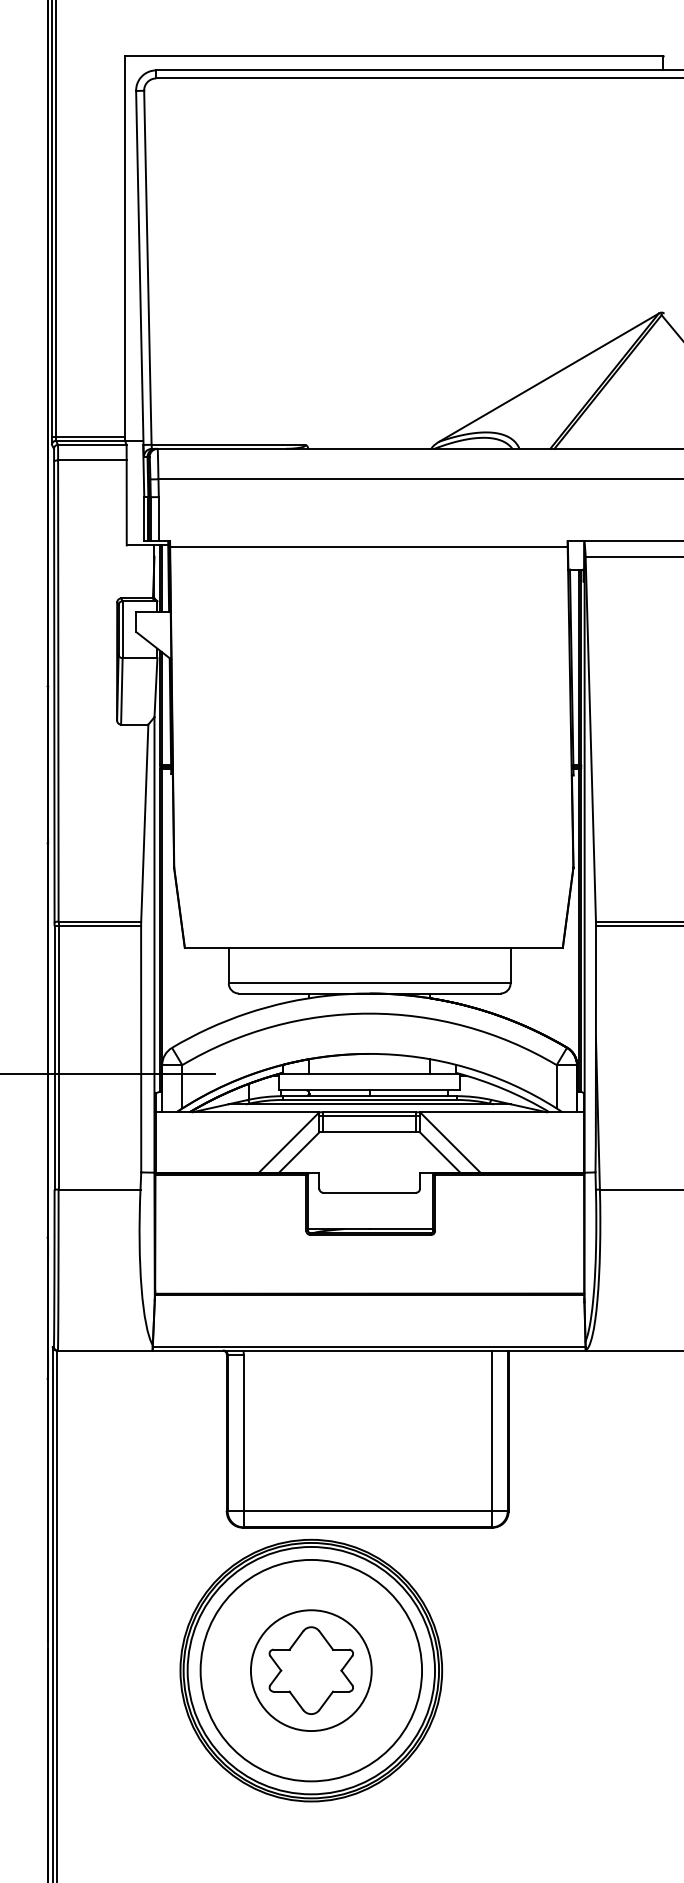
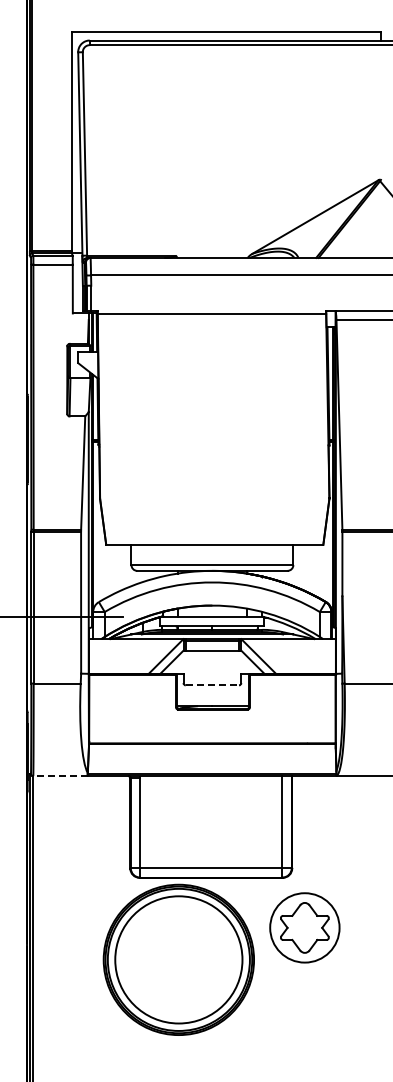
line: (369, 1193) -> (212, 685), solid -> dashed
line: (105, 1351) -> (60, 776), solid -> dashed
part: (310, 1669) -> (304, 927), moved

